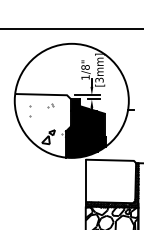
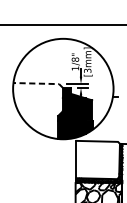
line: (44, 94) -> (39, 83), solid -> dashed
hatch: (45, 123) -> (40, 108), removed

